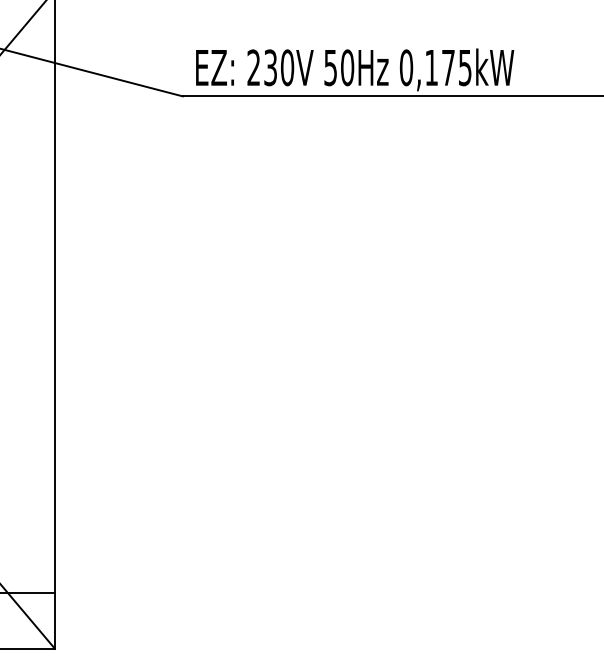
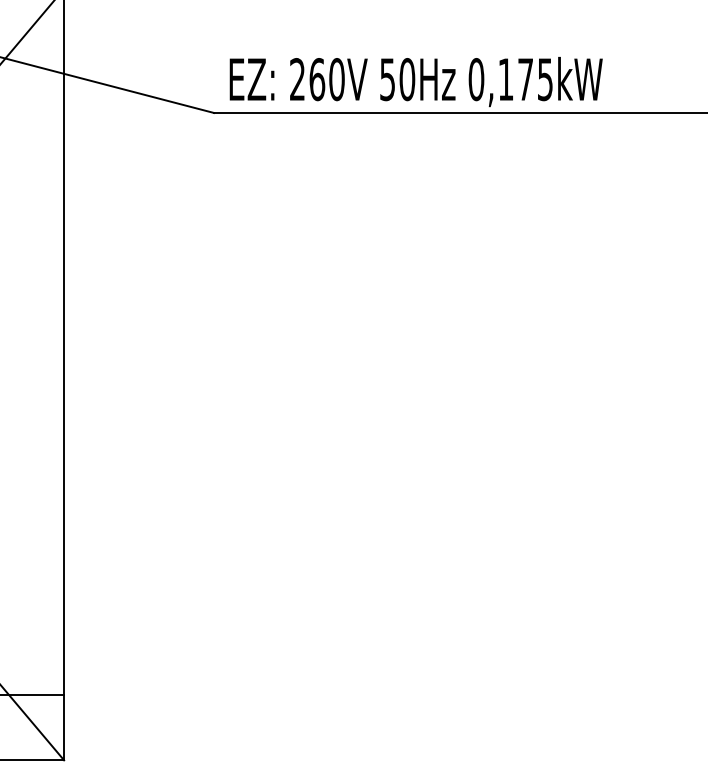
text: (270, 67) -> (317, 79), 230V -> 260V

